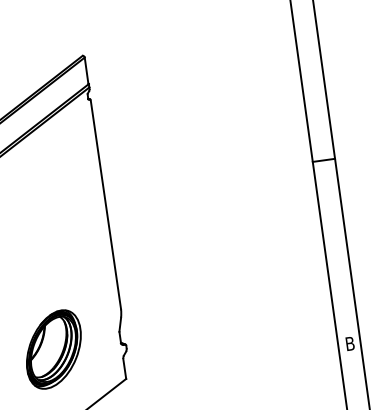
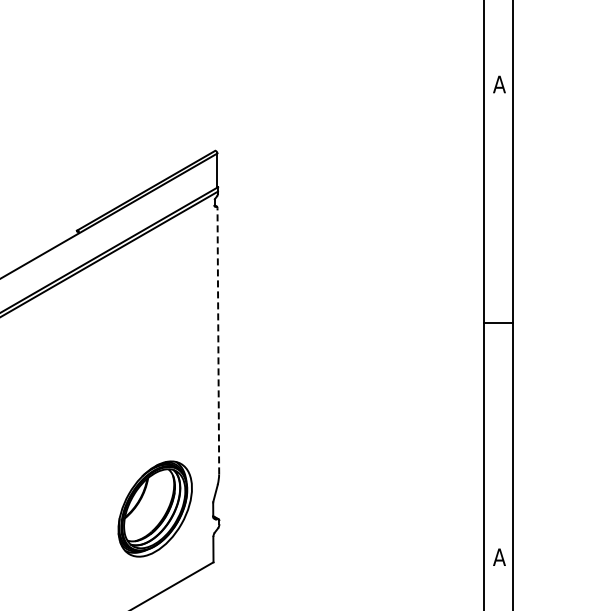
line: (105, 204) -> (218, 340), solid -> dashed
text: (350, 343) -> (499, 556), B -> A
part: (53, 349) -> (154, 508), moved

